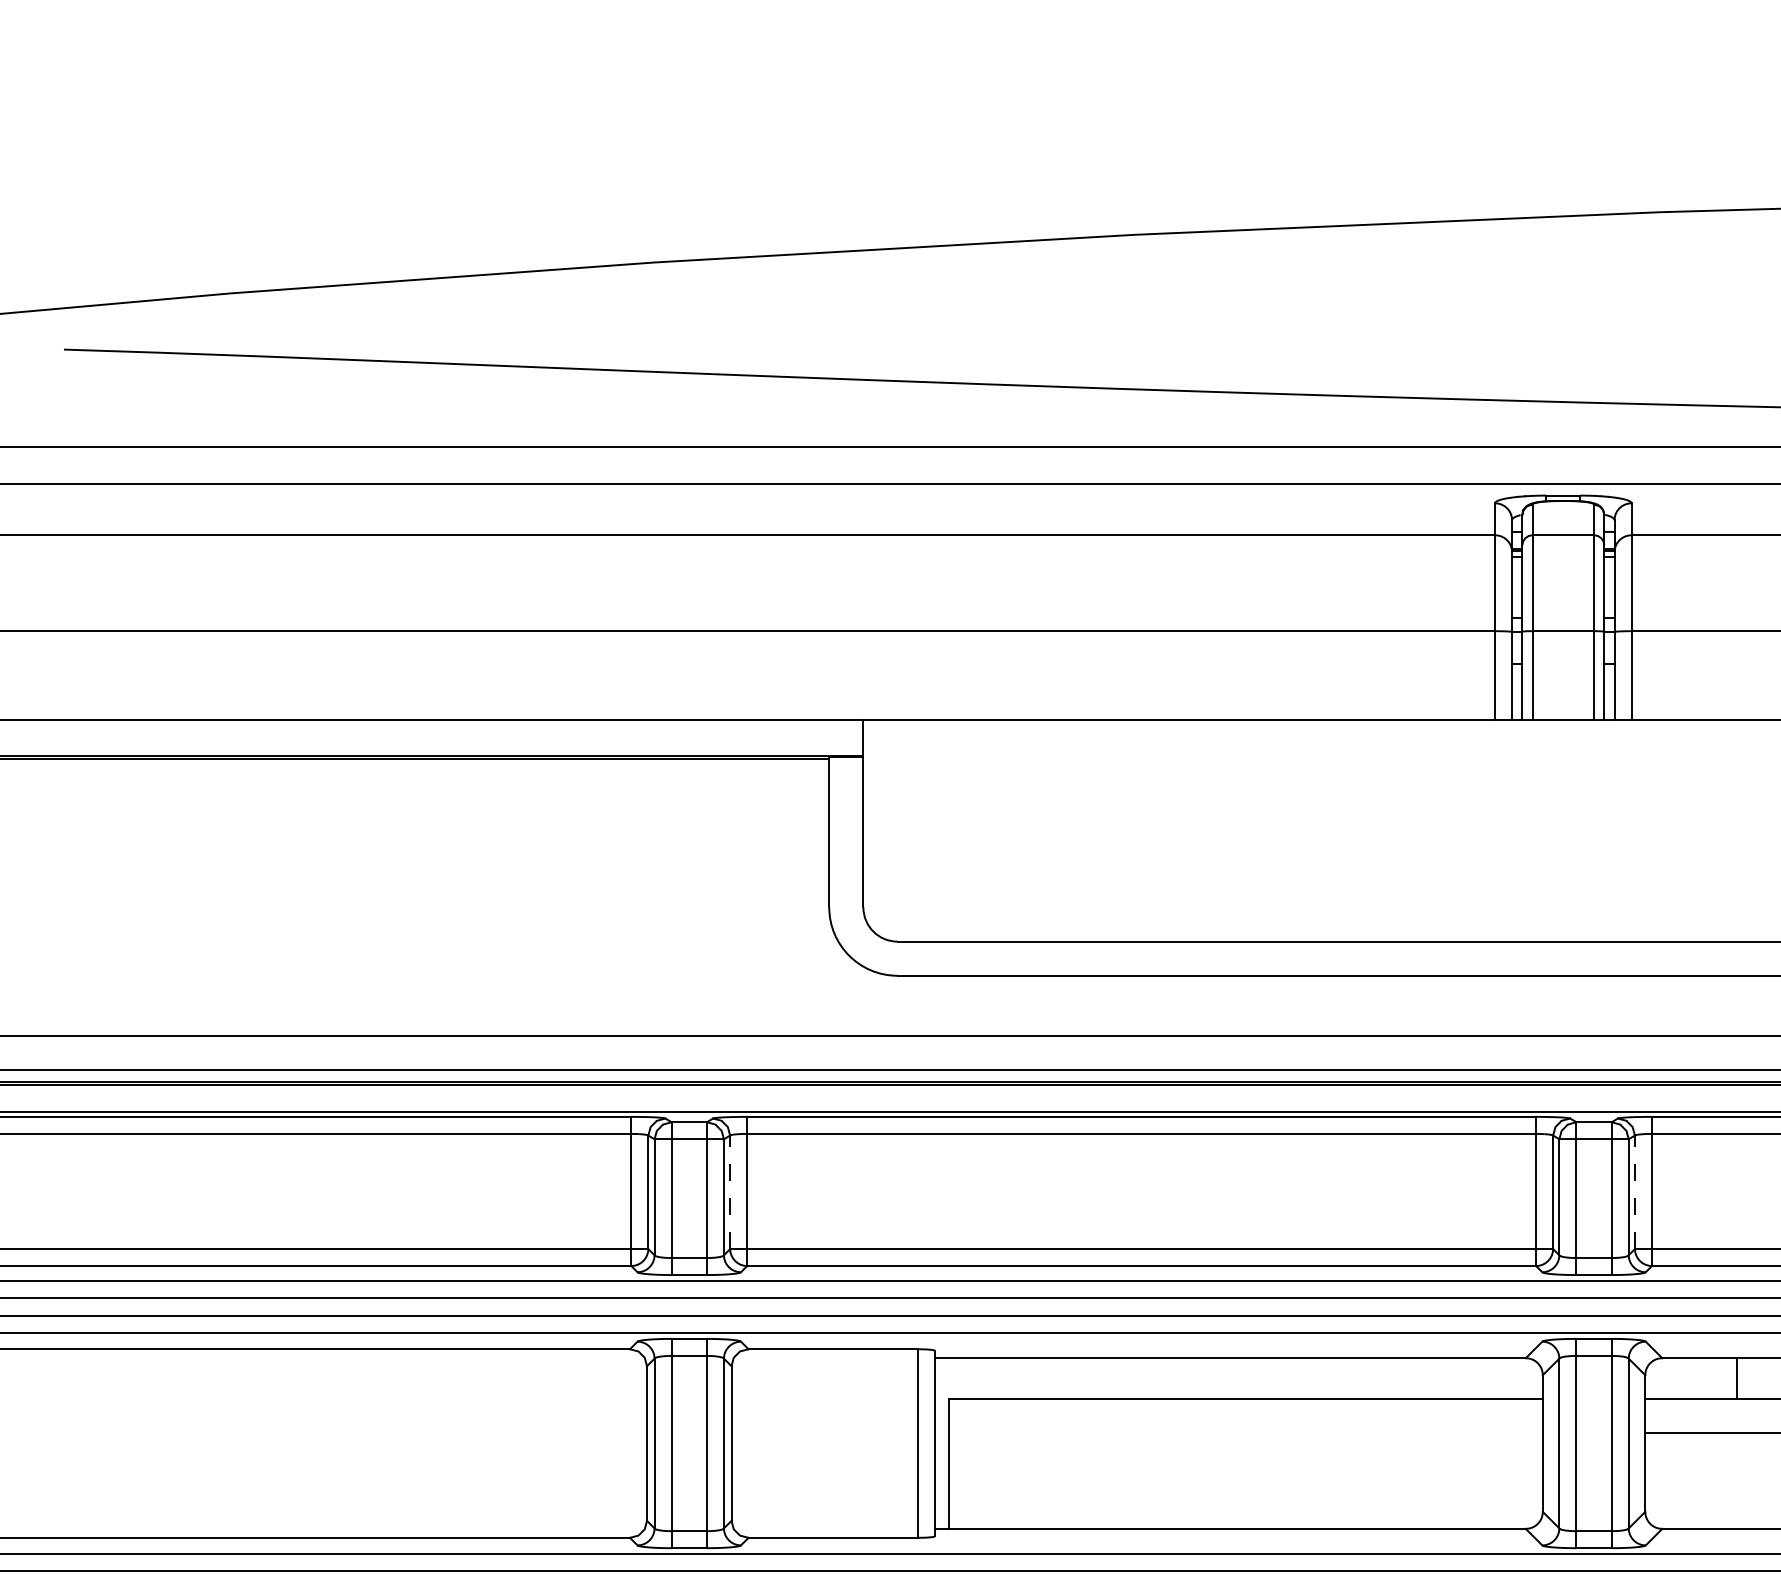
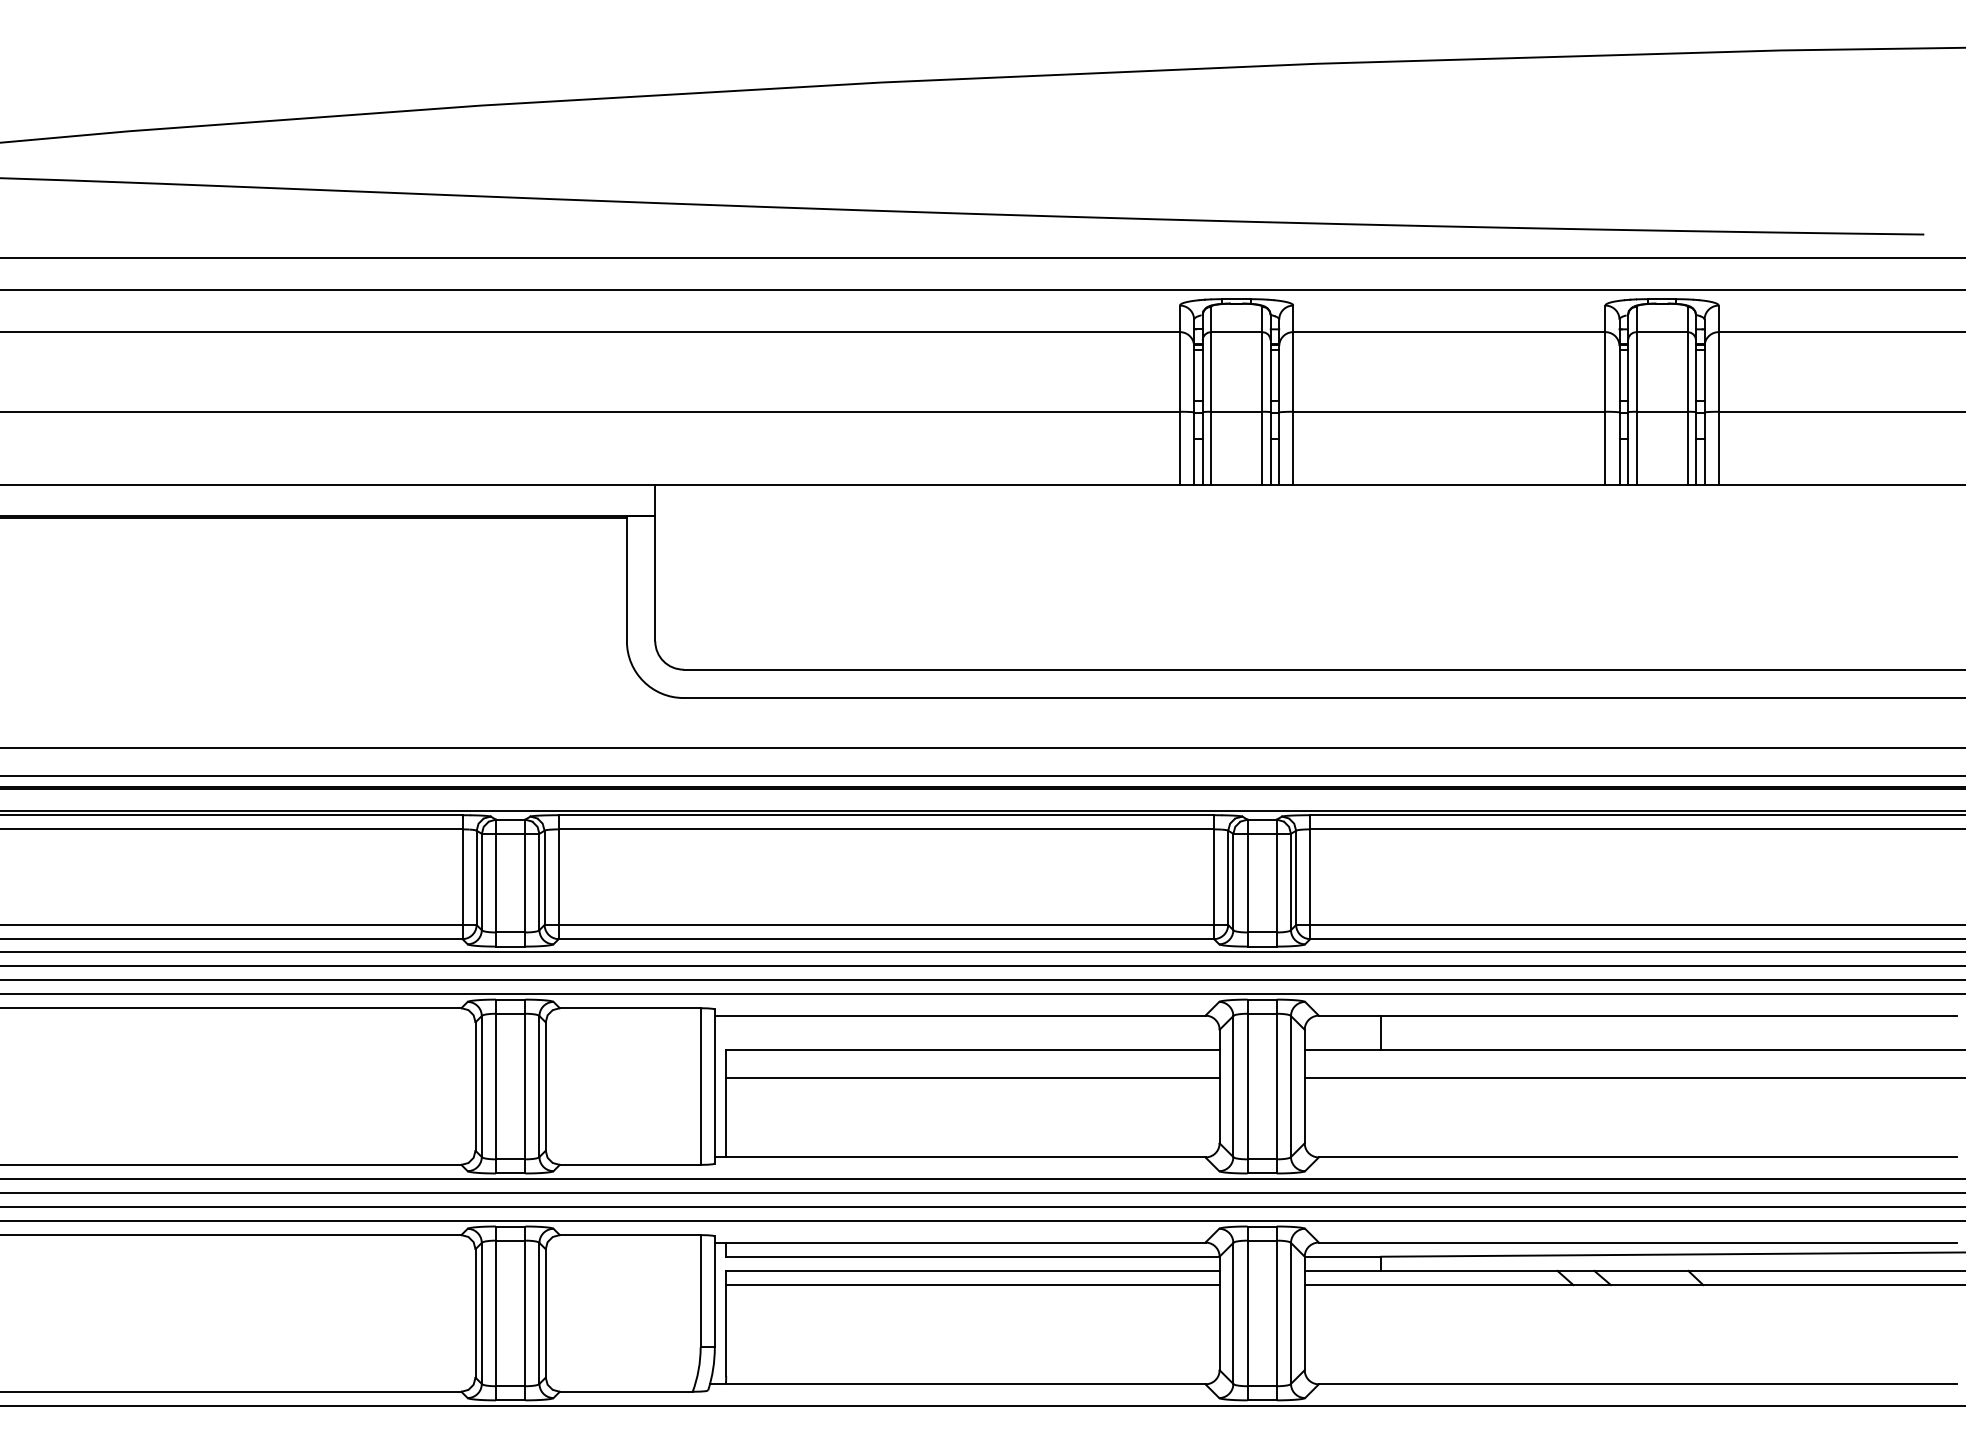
line: (730, 1191) -> (544, 877), dashed -> solid
line: (1635, 1191) -> (1296, 877), dashed -> solid
line: (1245, 1433) -> (972, 1078), added

